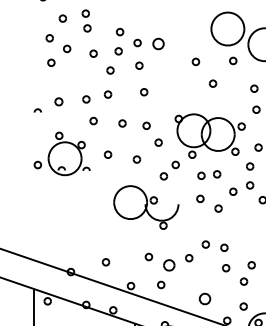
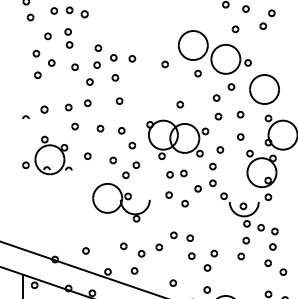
part: (158, 43) -> (132, 58), size x0.62
part: (195, 61) -> (164, 64), moved
part: (212, 83) -> (179, 104), moved
part: (170, 169) -> (131, 169), moved
part: (169, 265) -> (141, 253), size x0.62
part: (205, 298) -> (173, 282), size x0.62

